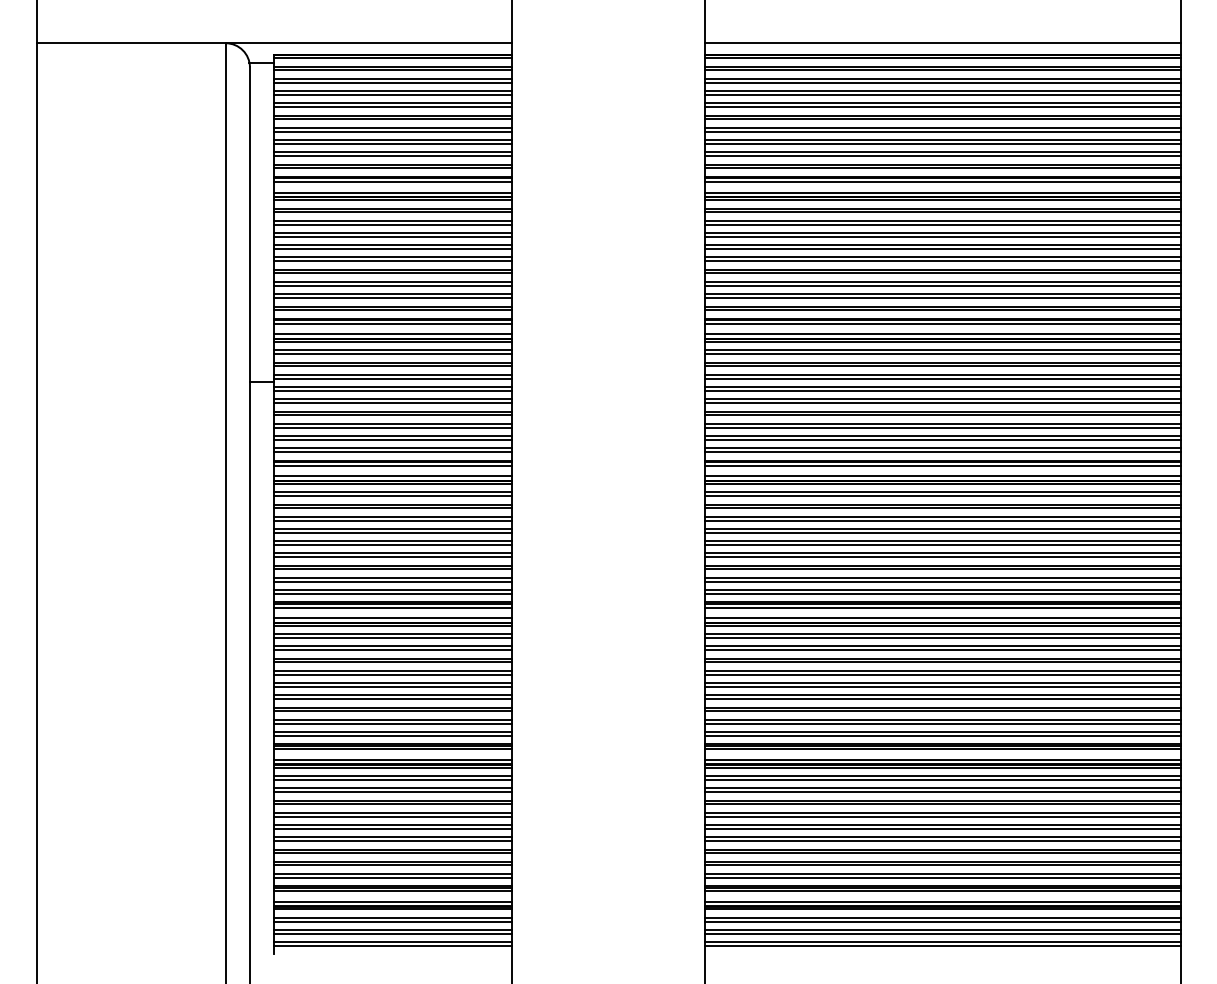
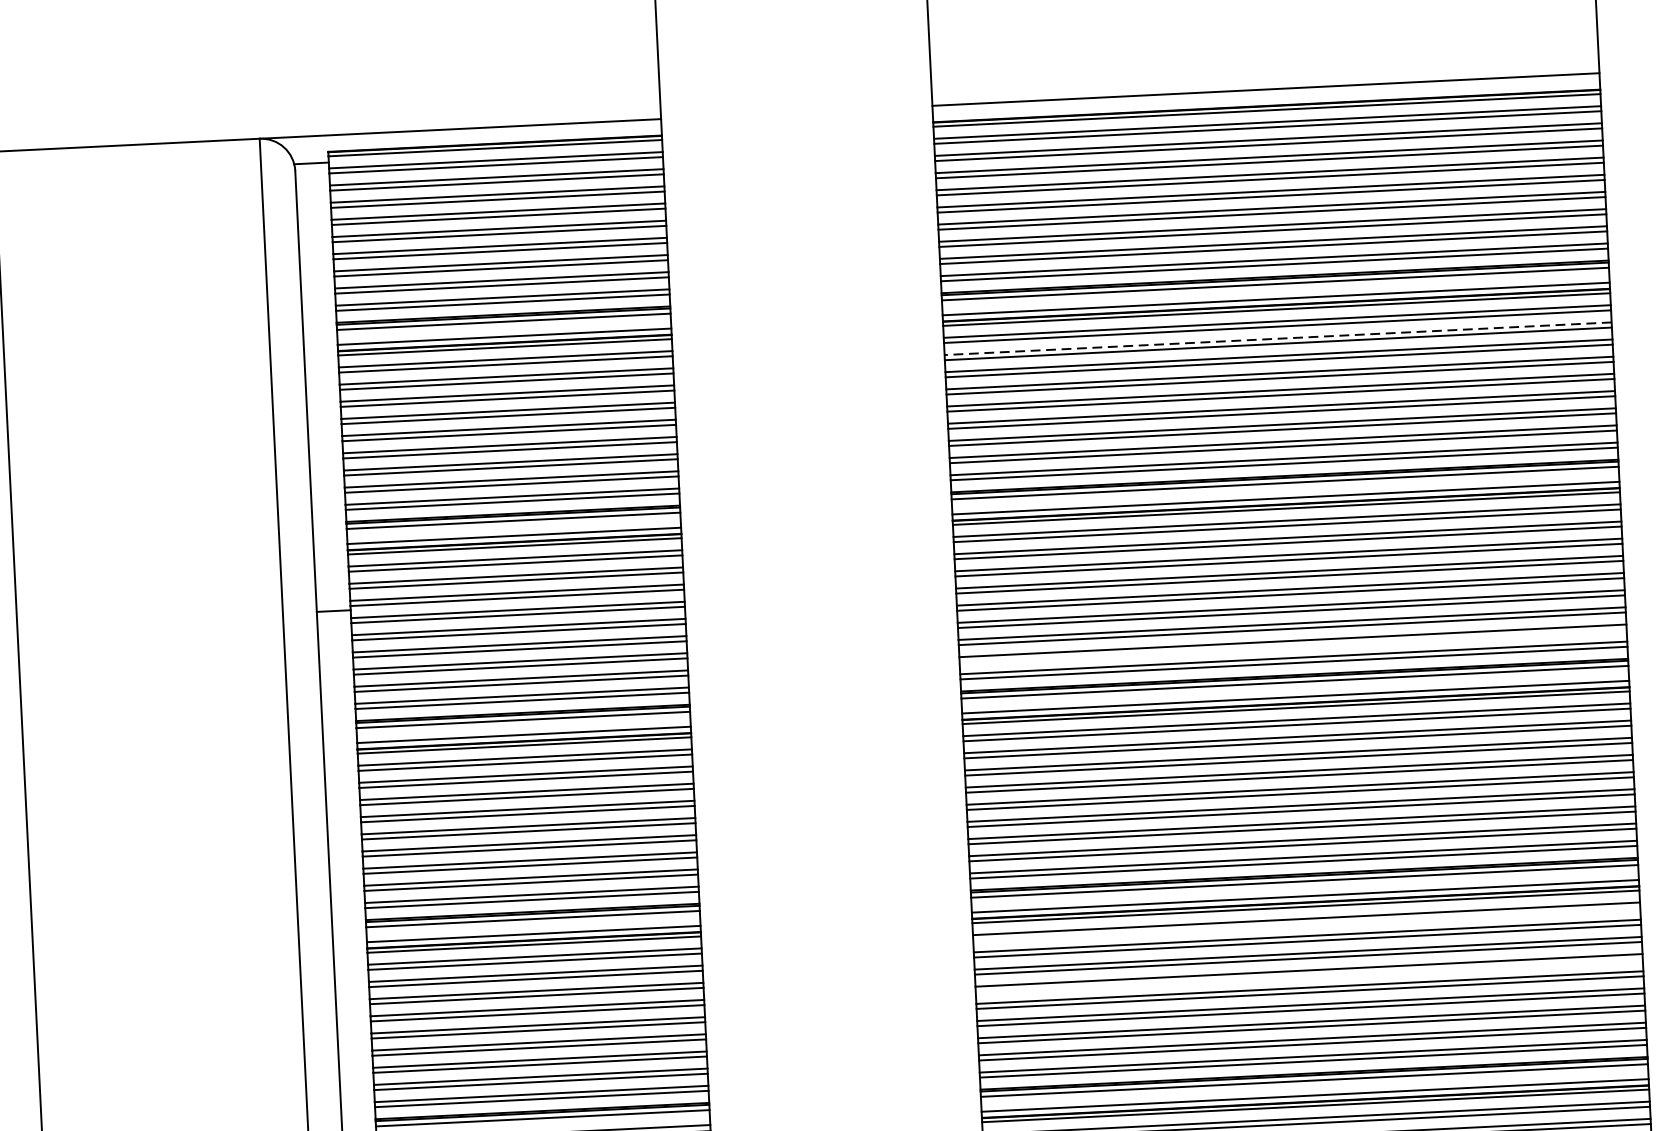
line: (942, 220) -> (1277, 338), solid -> dashed
line: (942, 439) -> (1292, 645), removed
line: (942, 637) -> (1306, 923), removed
line: (942, 674) -> (1308, 975), removed

